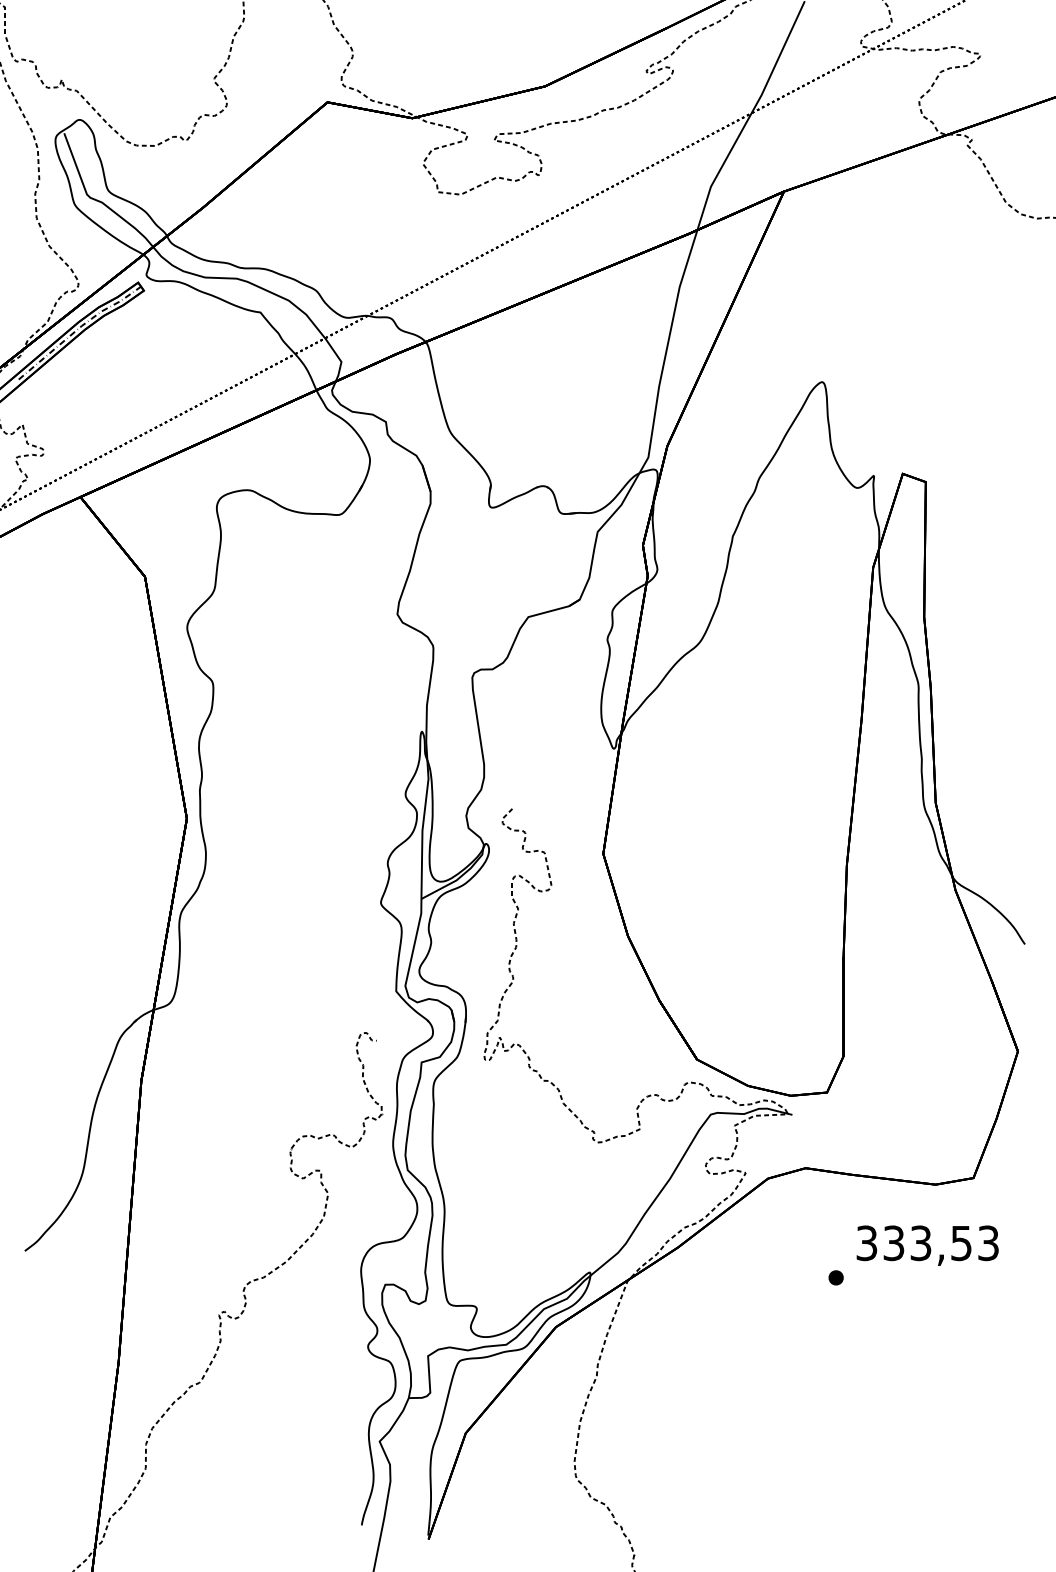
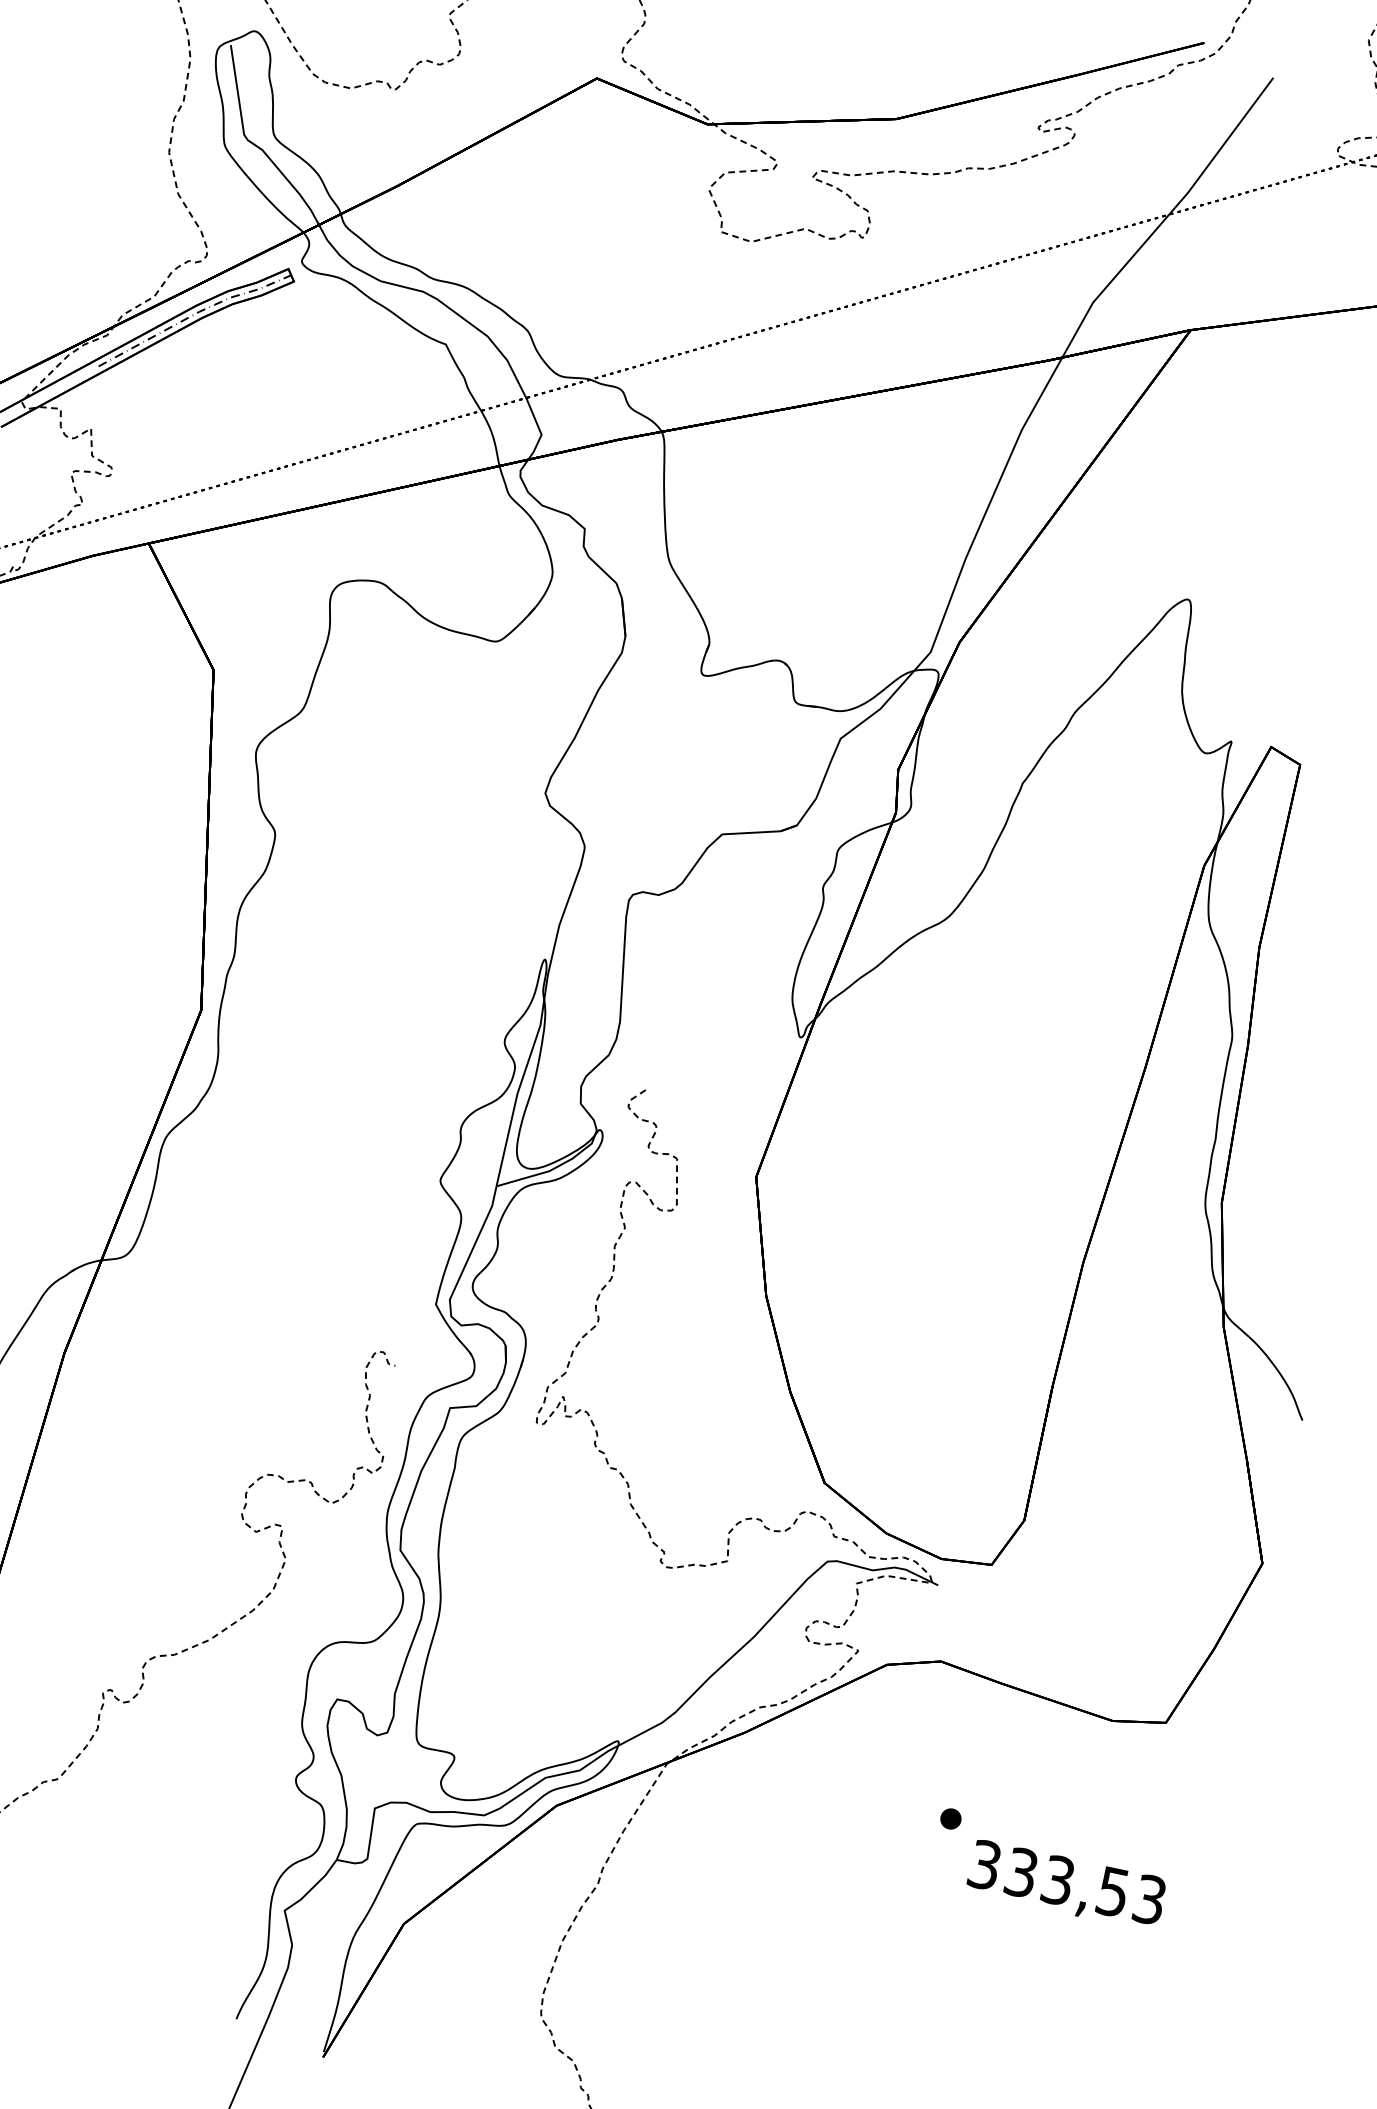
text: (927, 1245) -> (1066, 1885), moved

